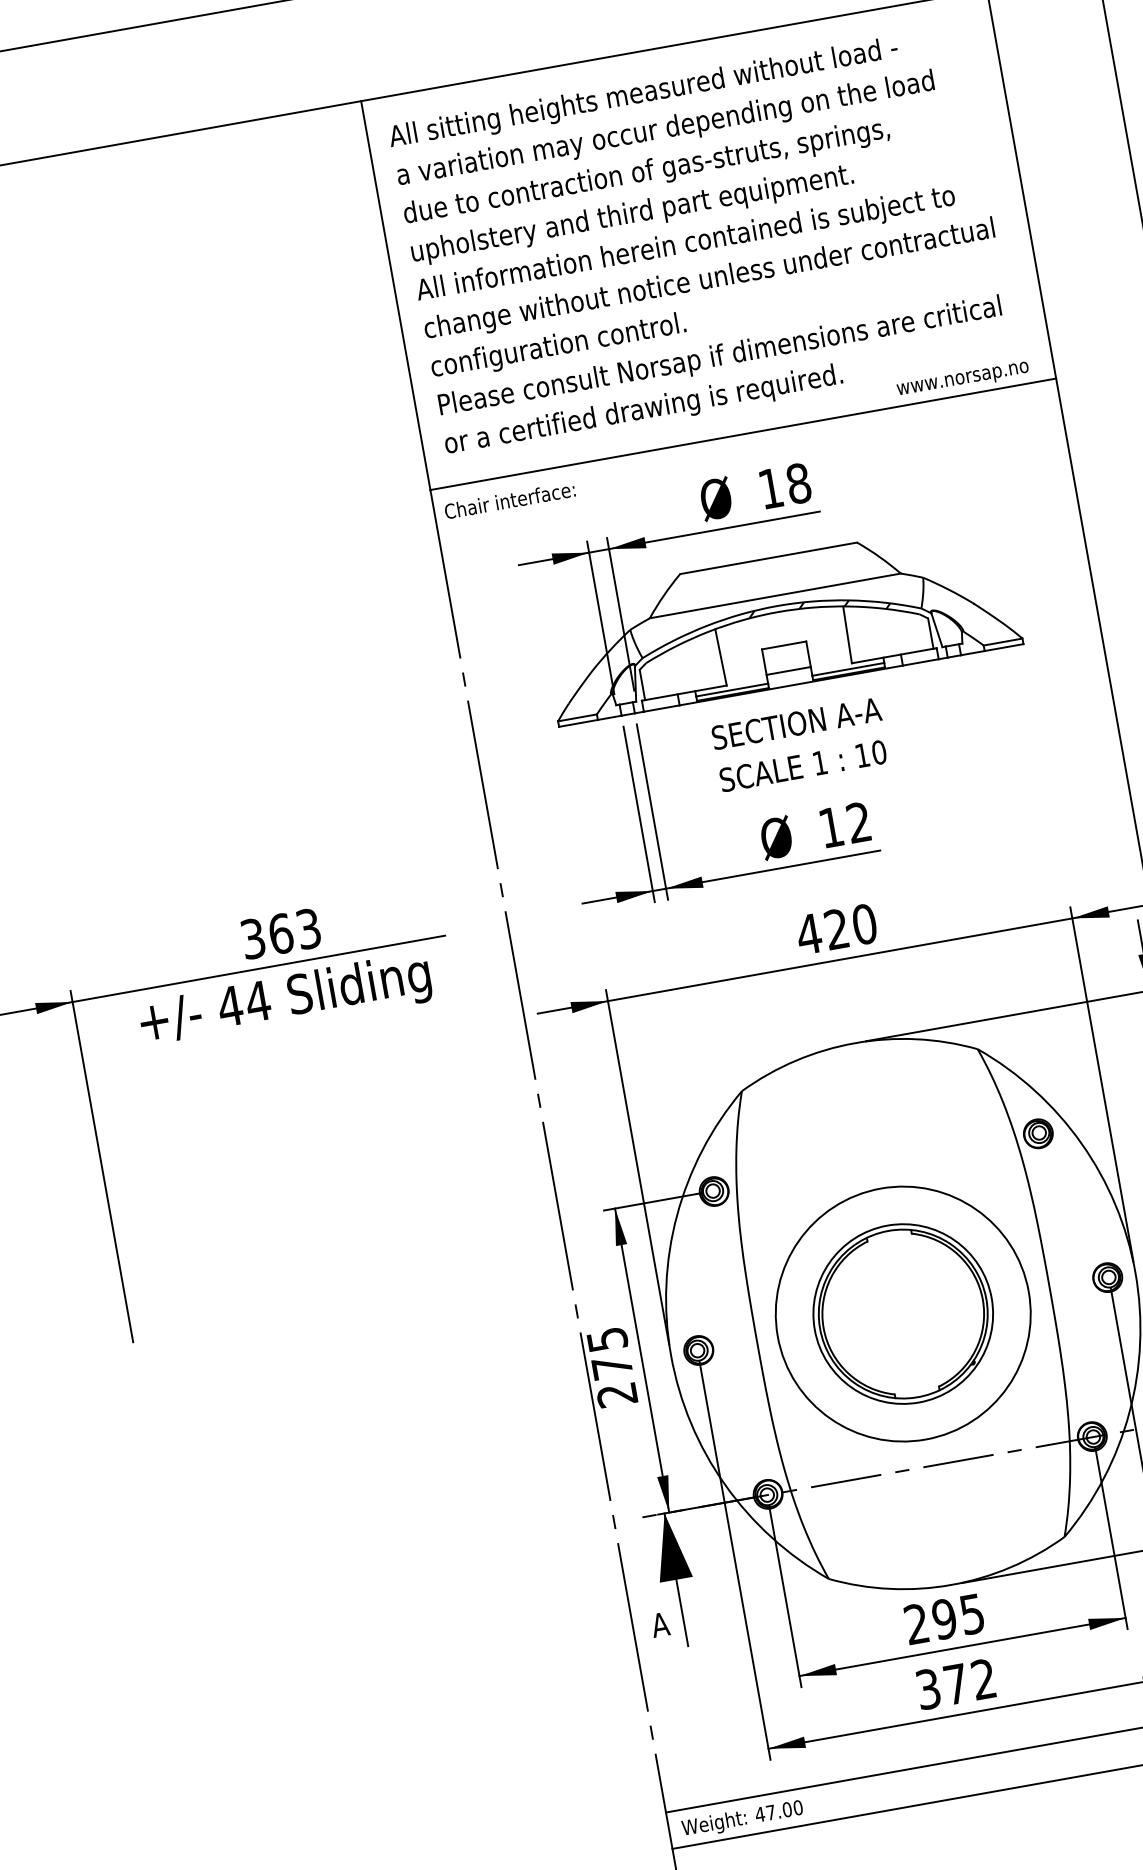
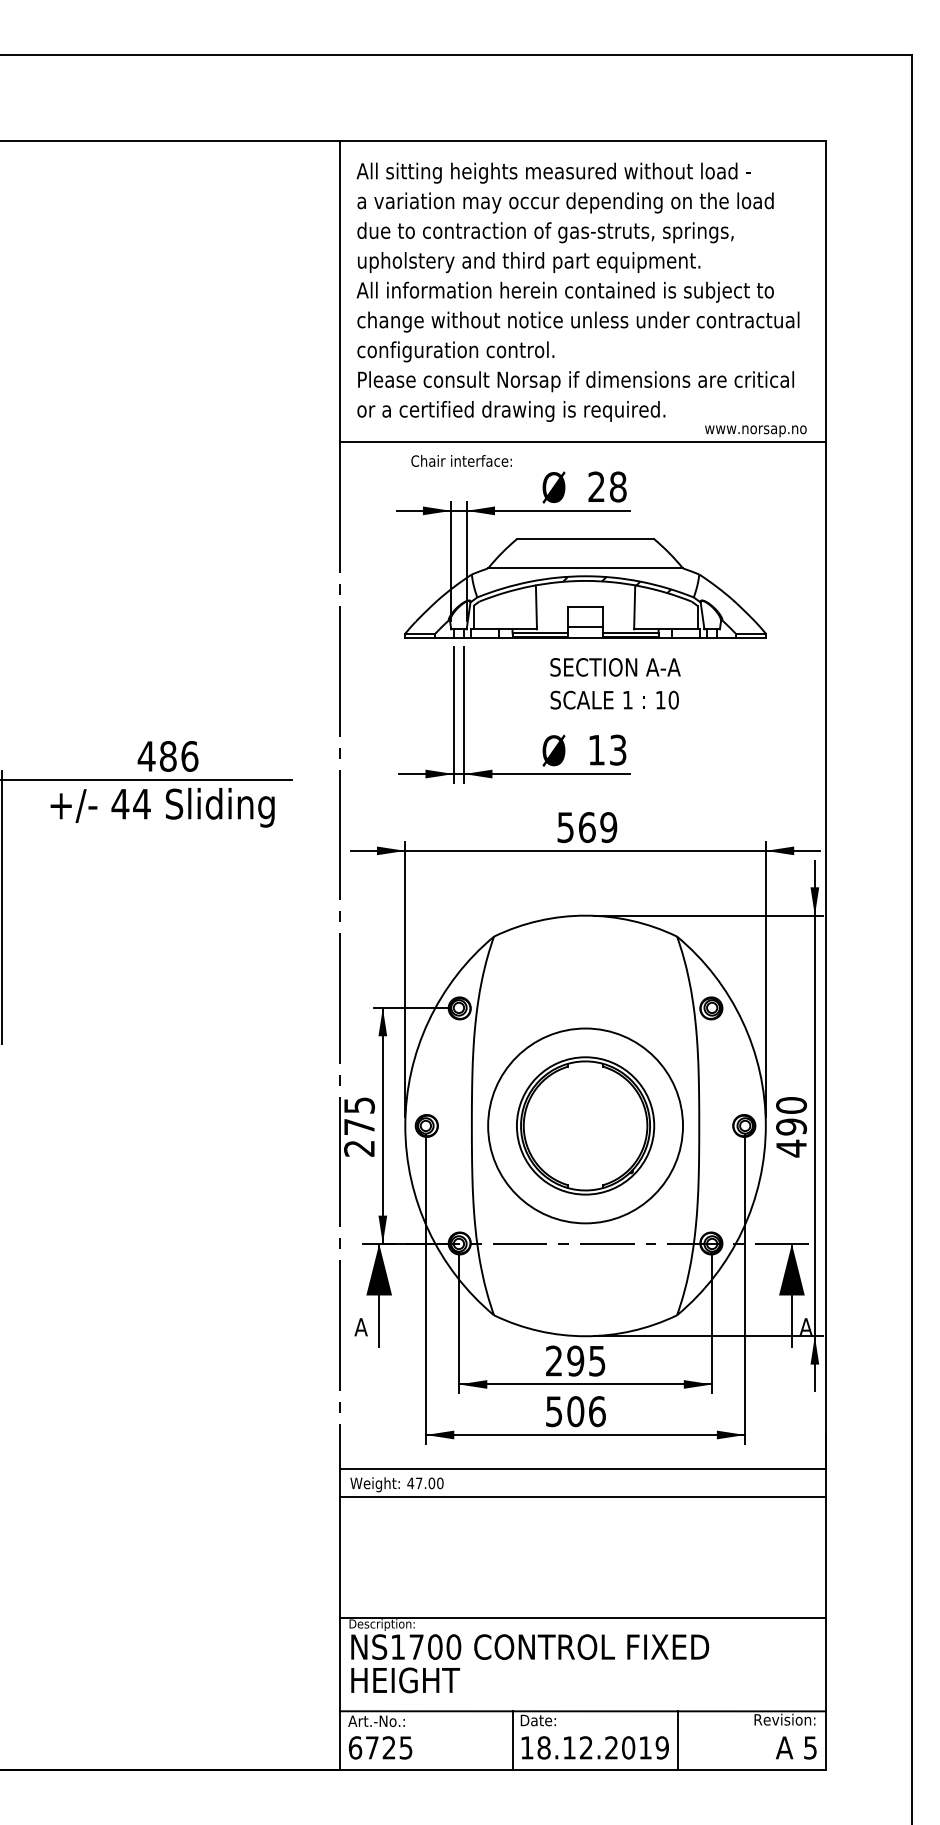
text: (770, 487) -> (596, 486), 18 -> 28
text: (509, 499) -> (461, 460), moved
text: (800, 744) -> (615, 683), moved
text: (859, 821) -> (618, 749), 12 -> 13
text: (835, 929) -> (586, 827), 420 -> 569
text: (280, 934) -> (167, 756), 363 -> 486
text: (955, 1684) -> (575, 1411), 372 -> 506

